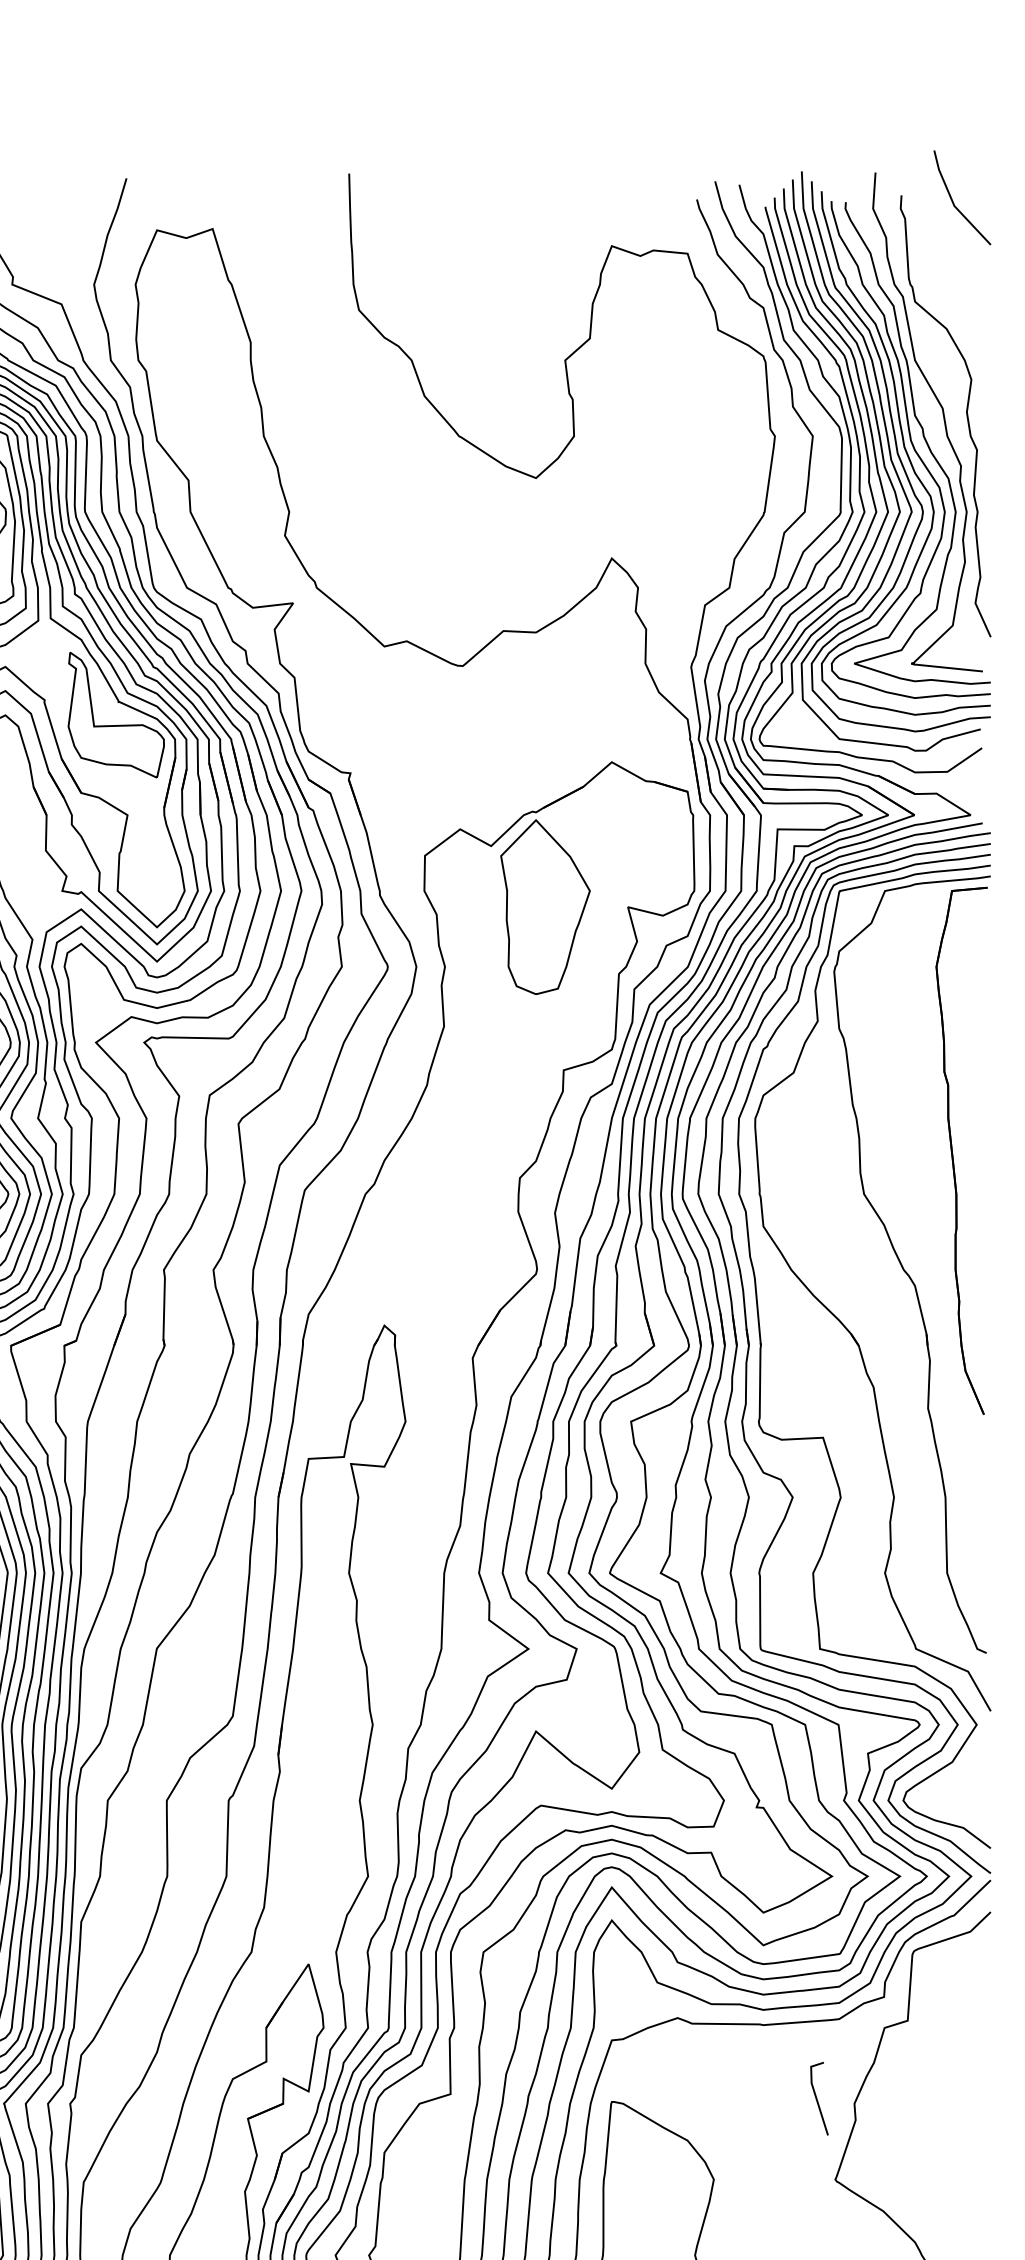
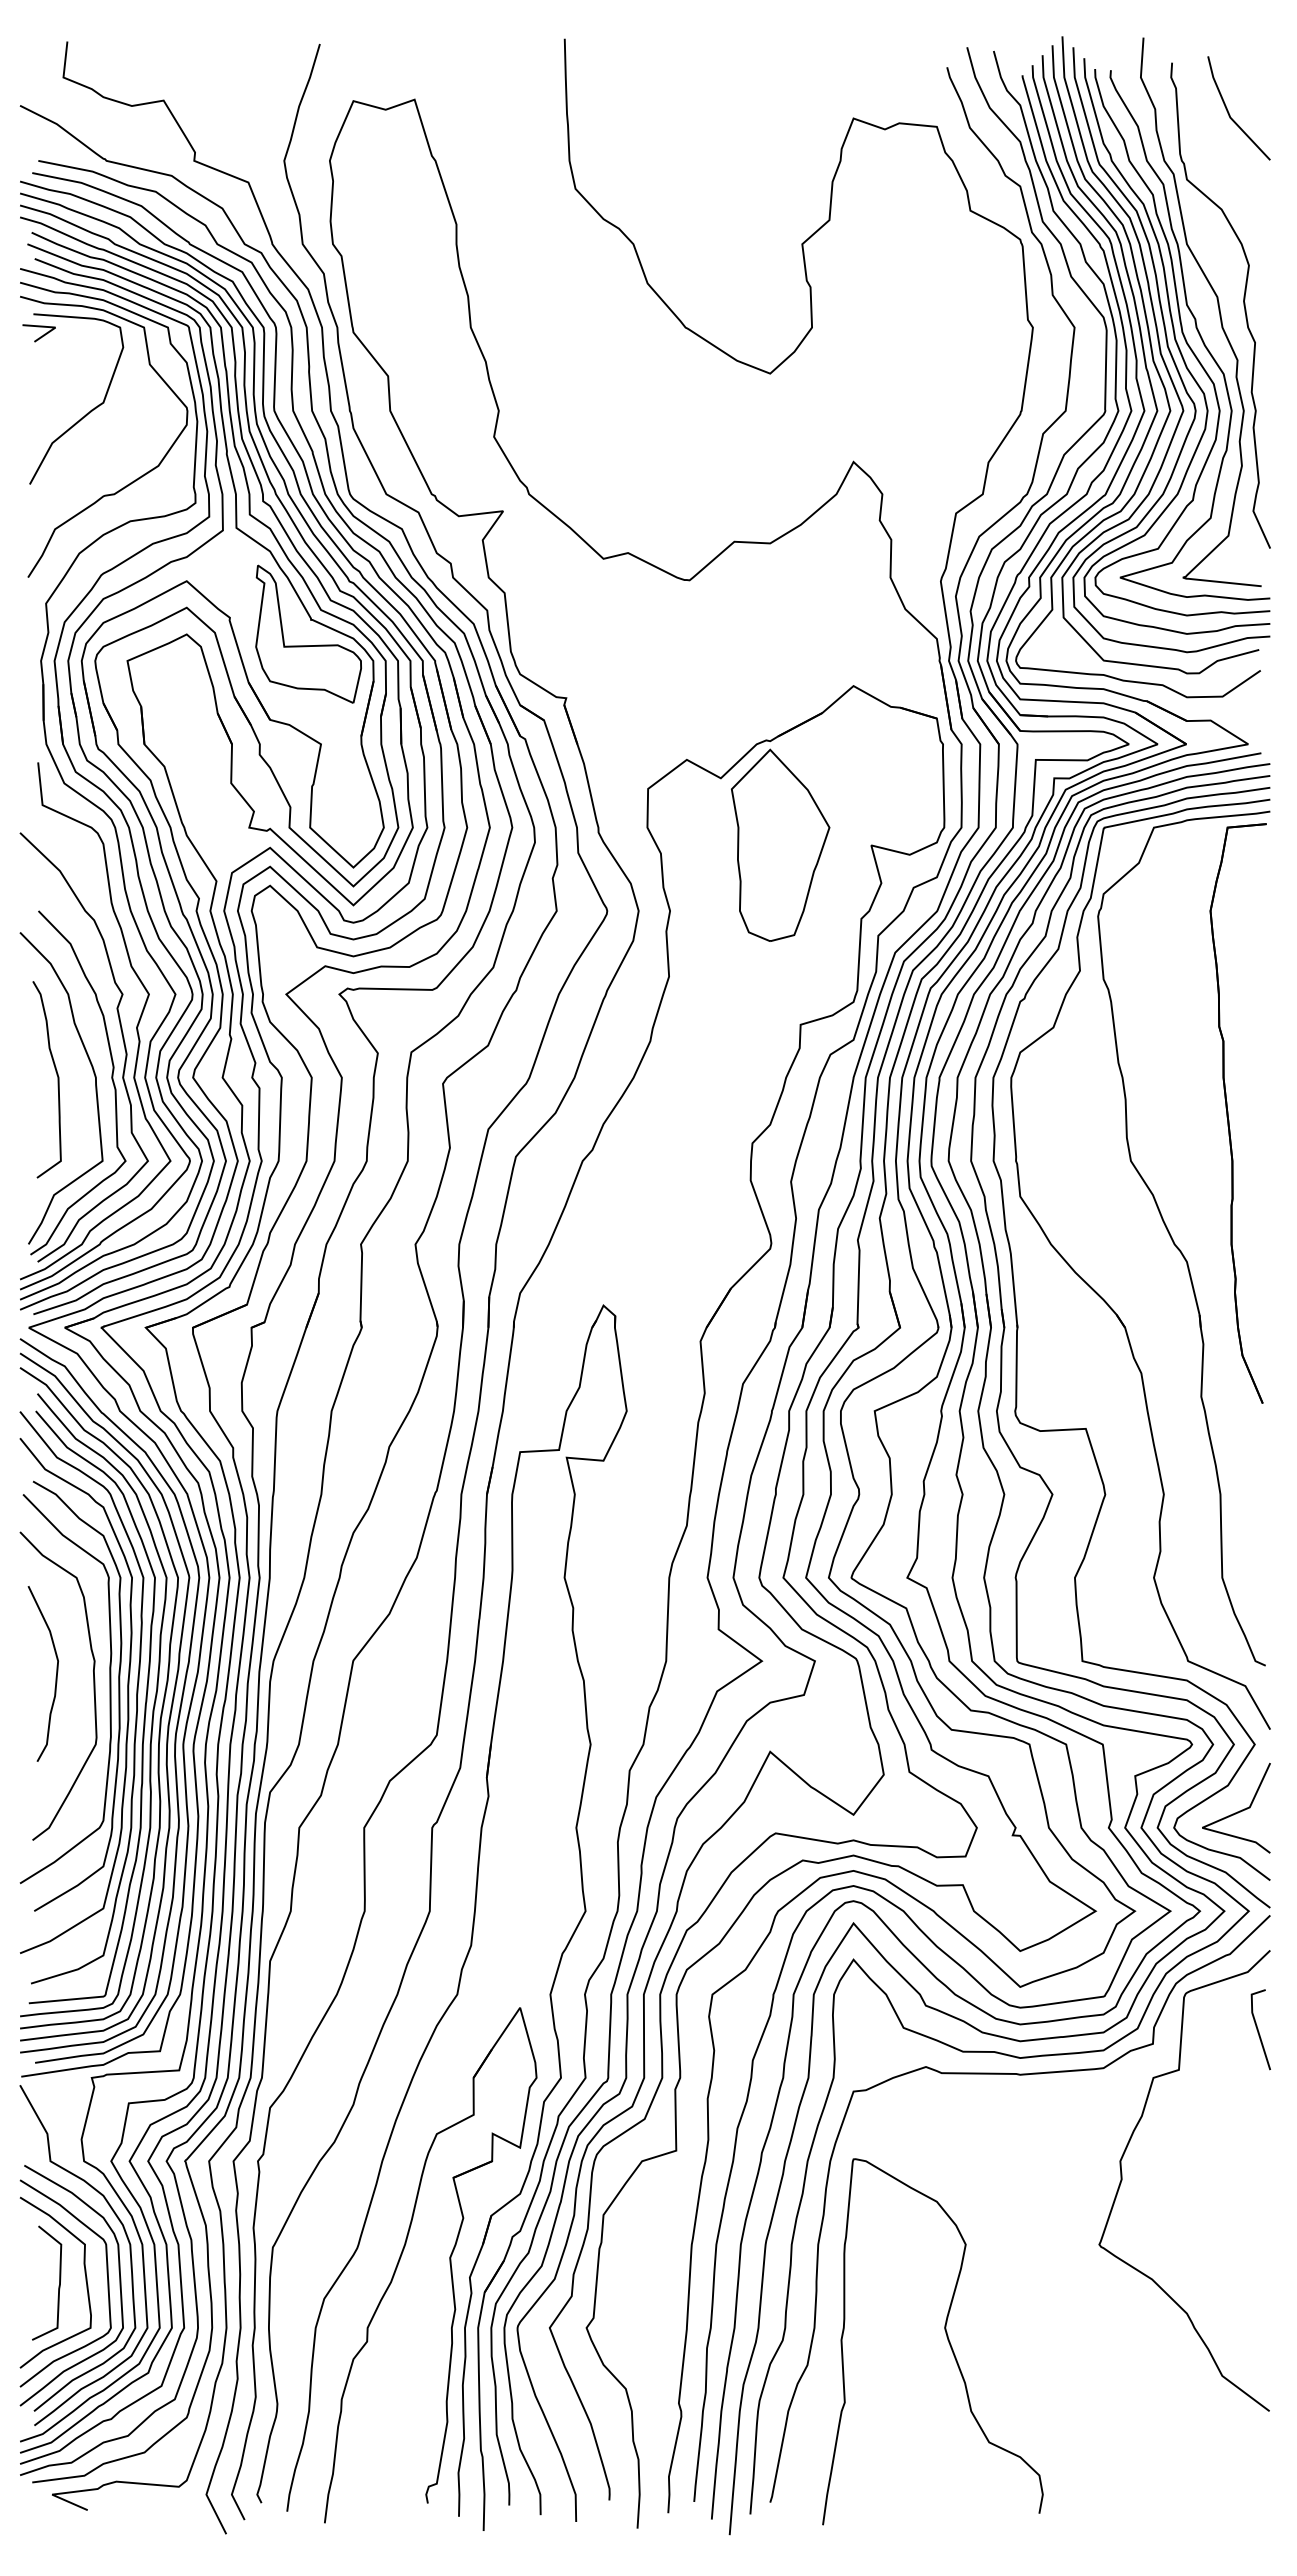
line: (953, 201) -> (1229, 112), moved
line: (960, 1785) -> (1237, 1811), added
line: (817, 2098) -> (1258, 2029), moved

